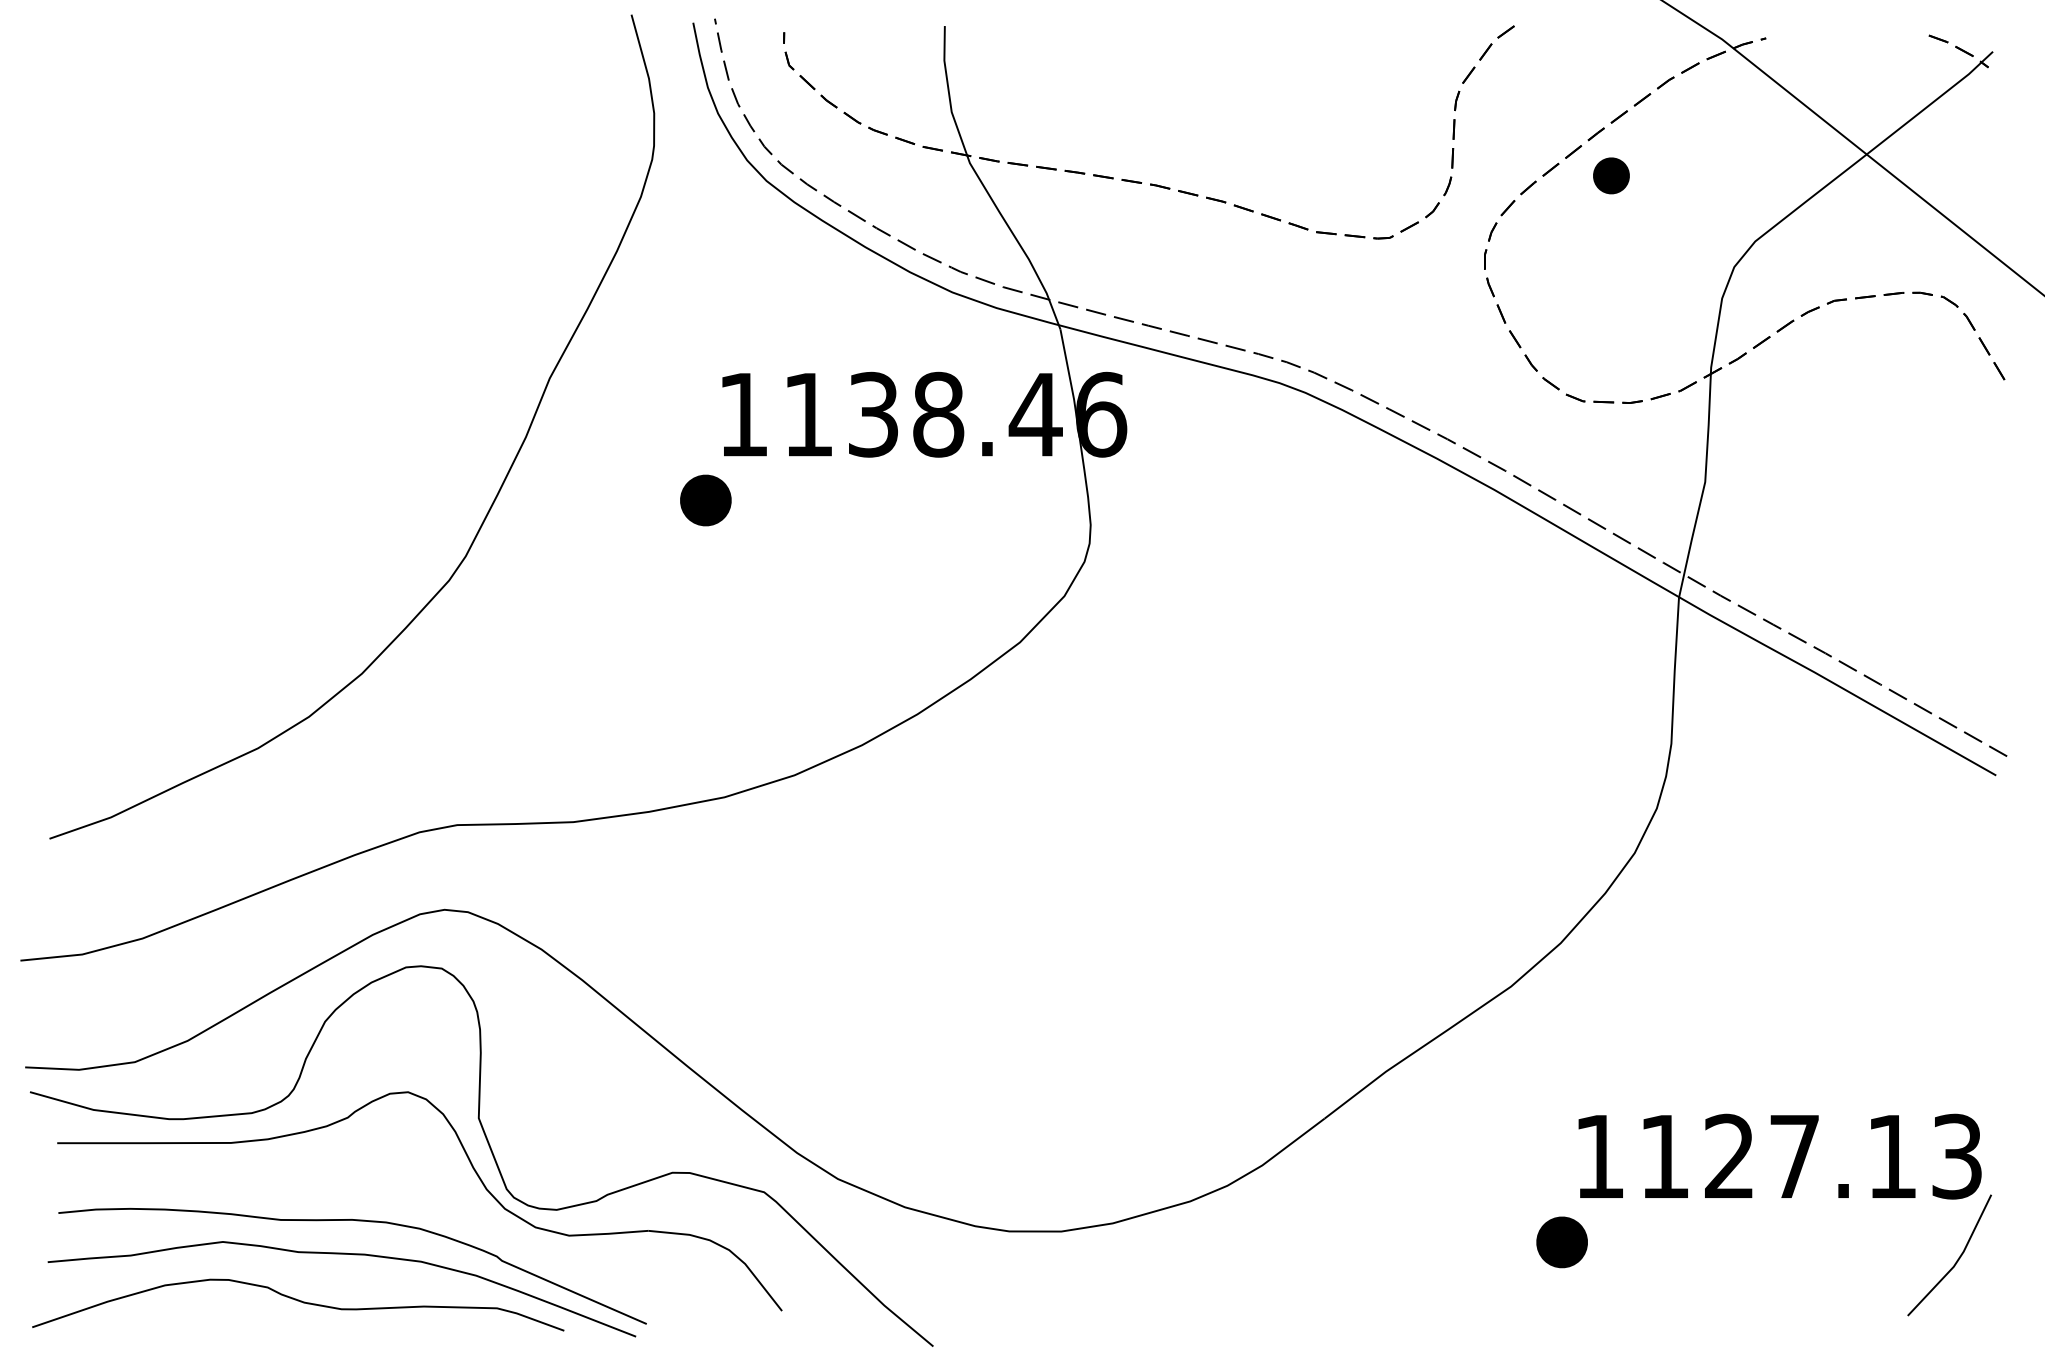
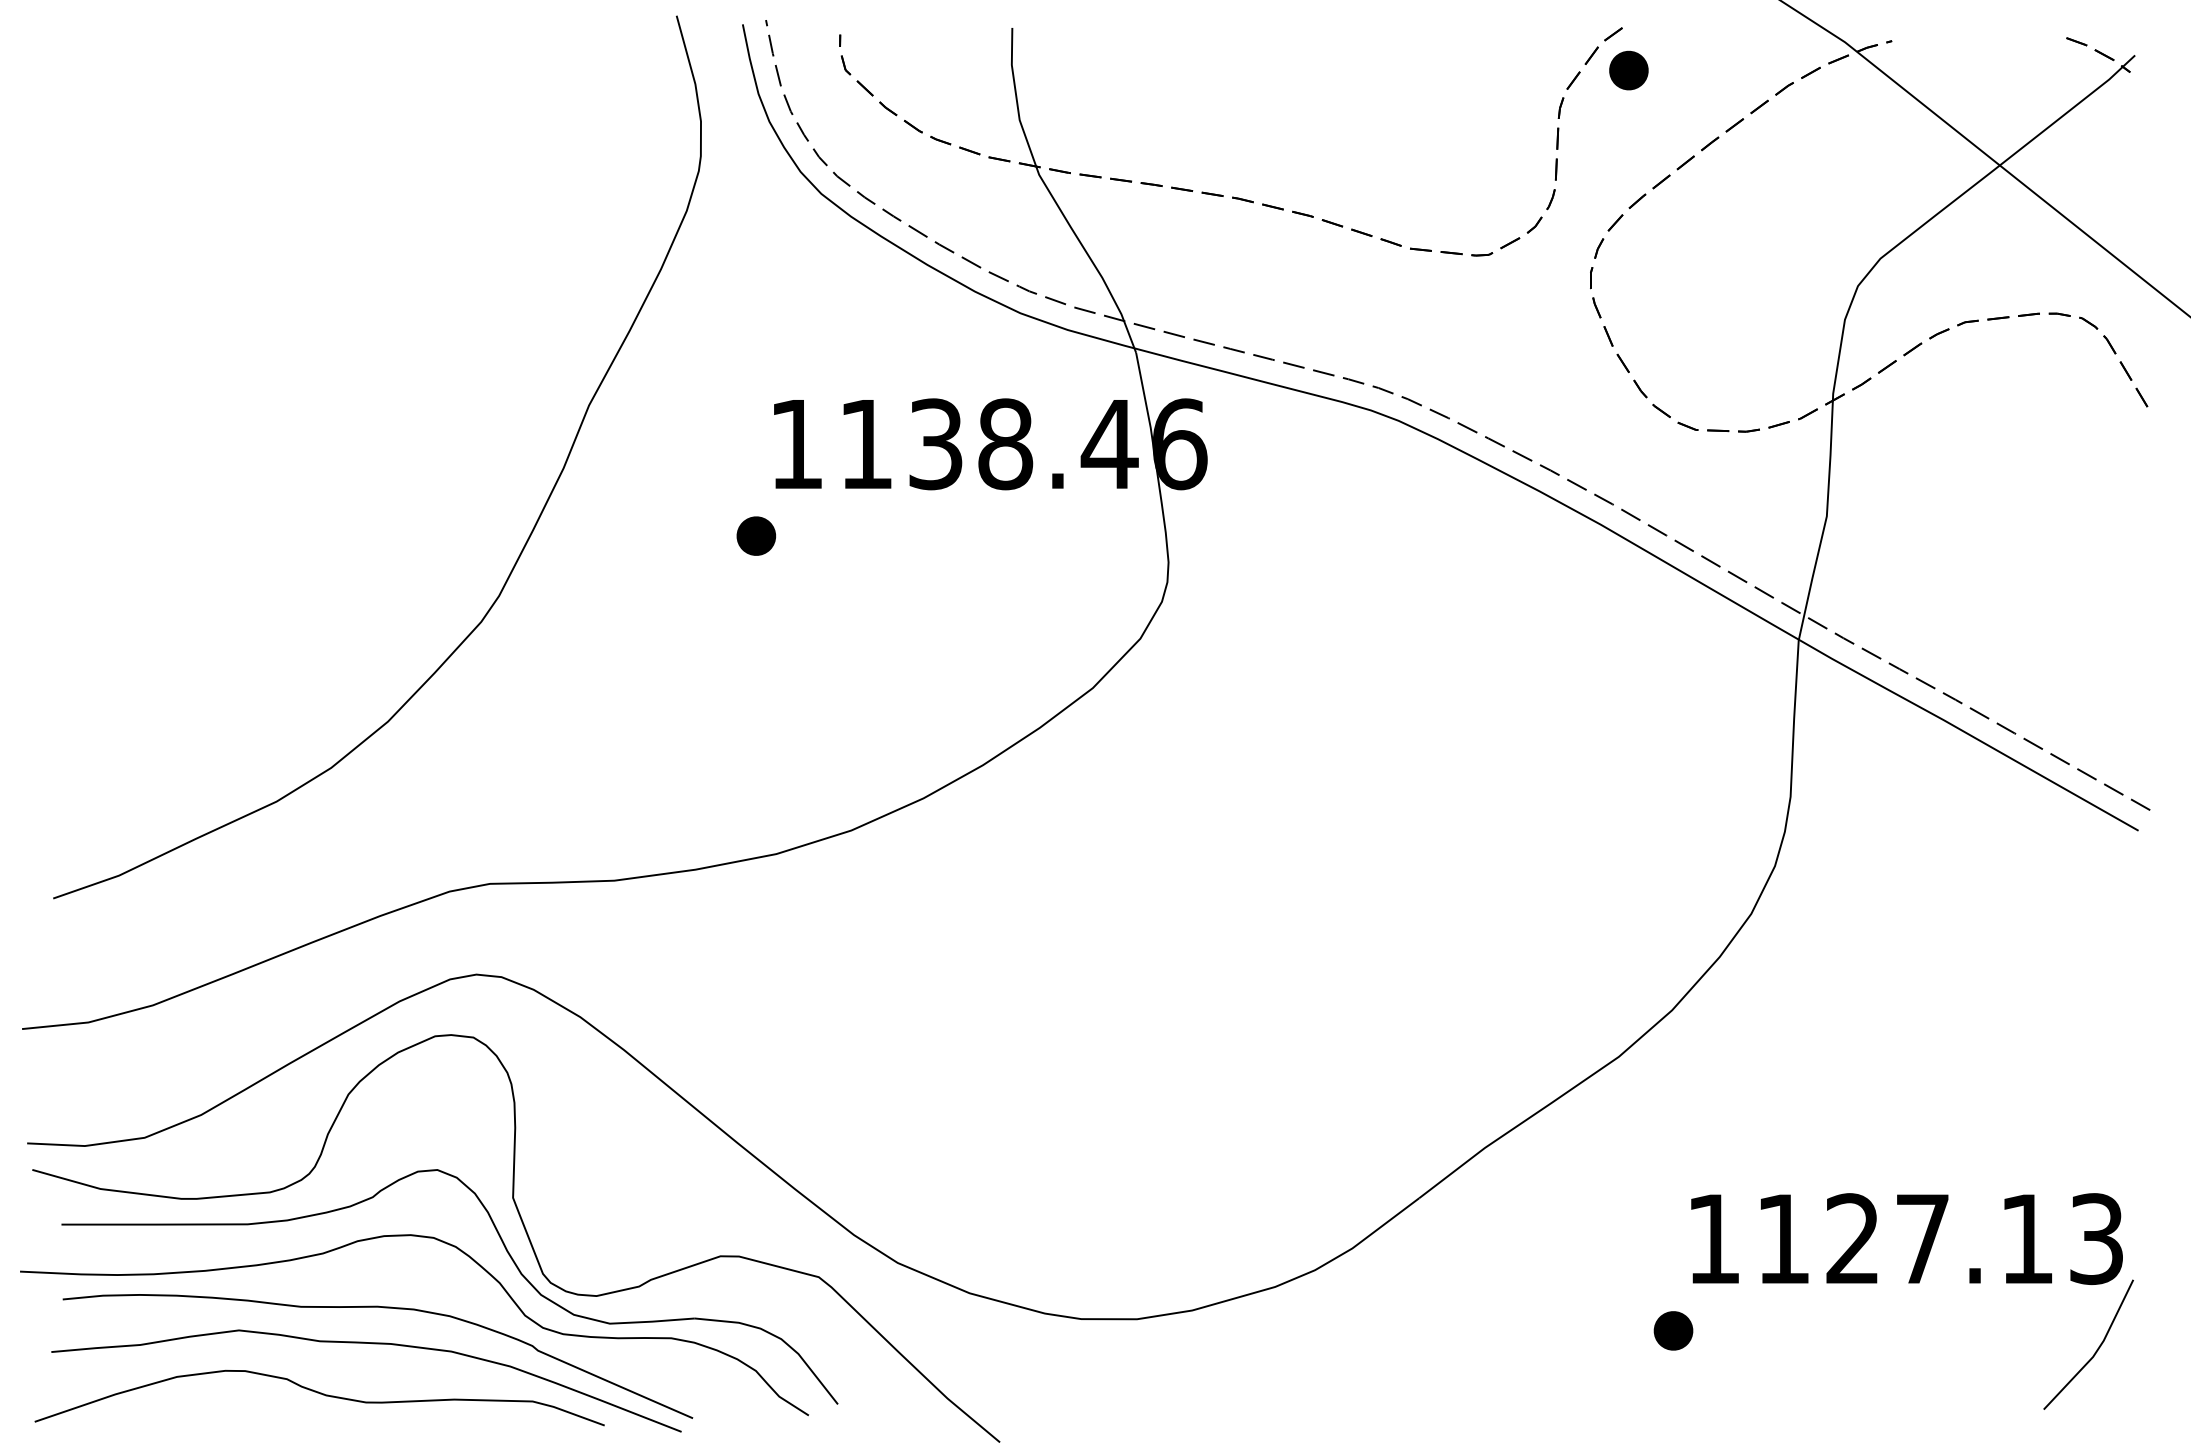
part: (1611, 175) -> (1628, 70), moved
part: (705, 500) -> (755, 536), size x0.71
curve: (436, 1173) -> (467, 1257), added
part: (1561, 1242) -> (1672, 1330), size x0.71

